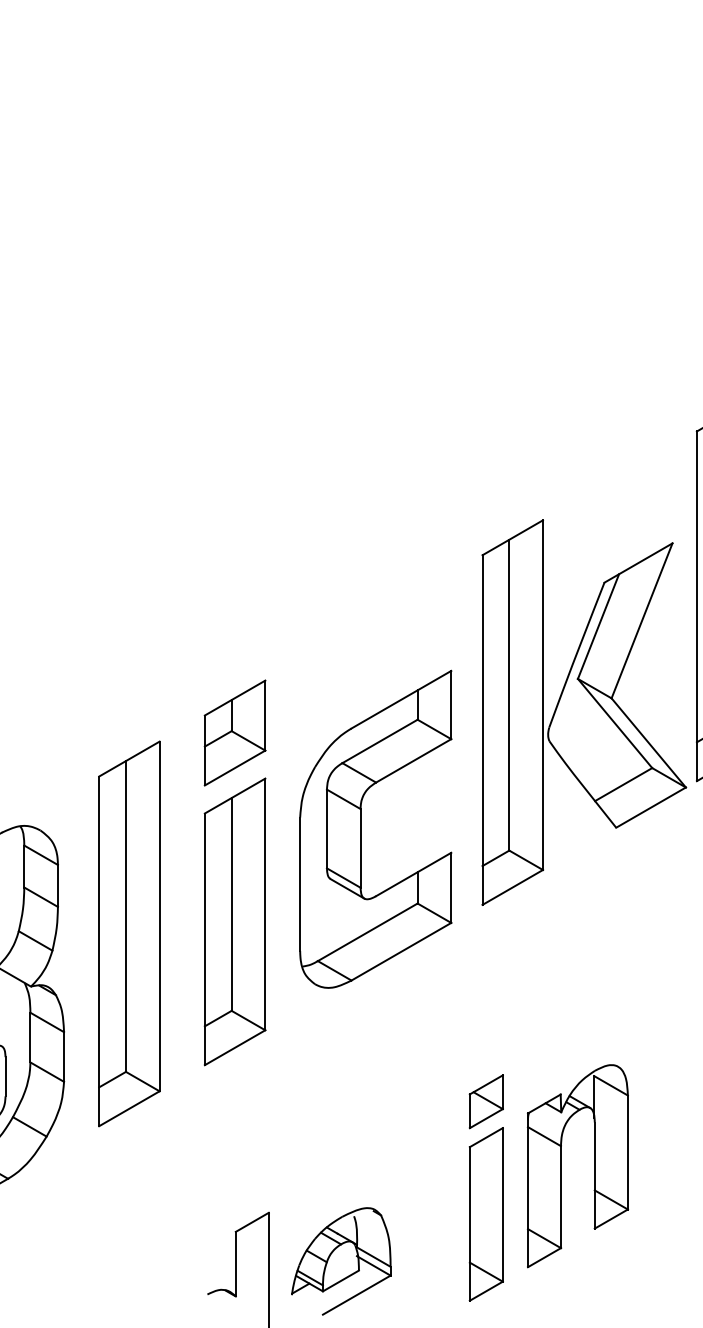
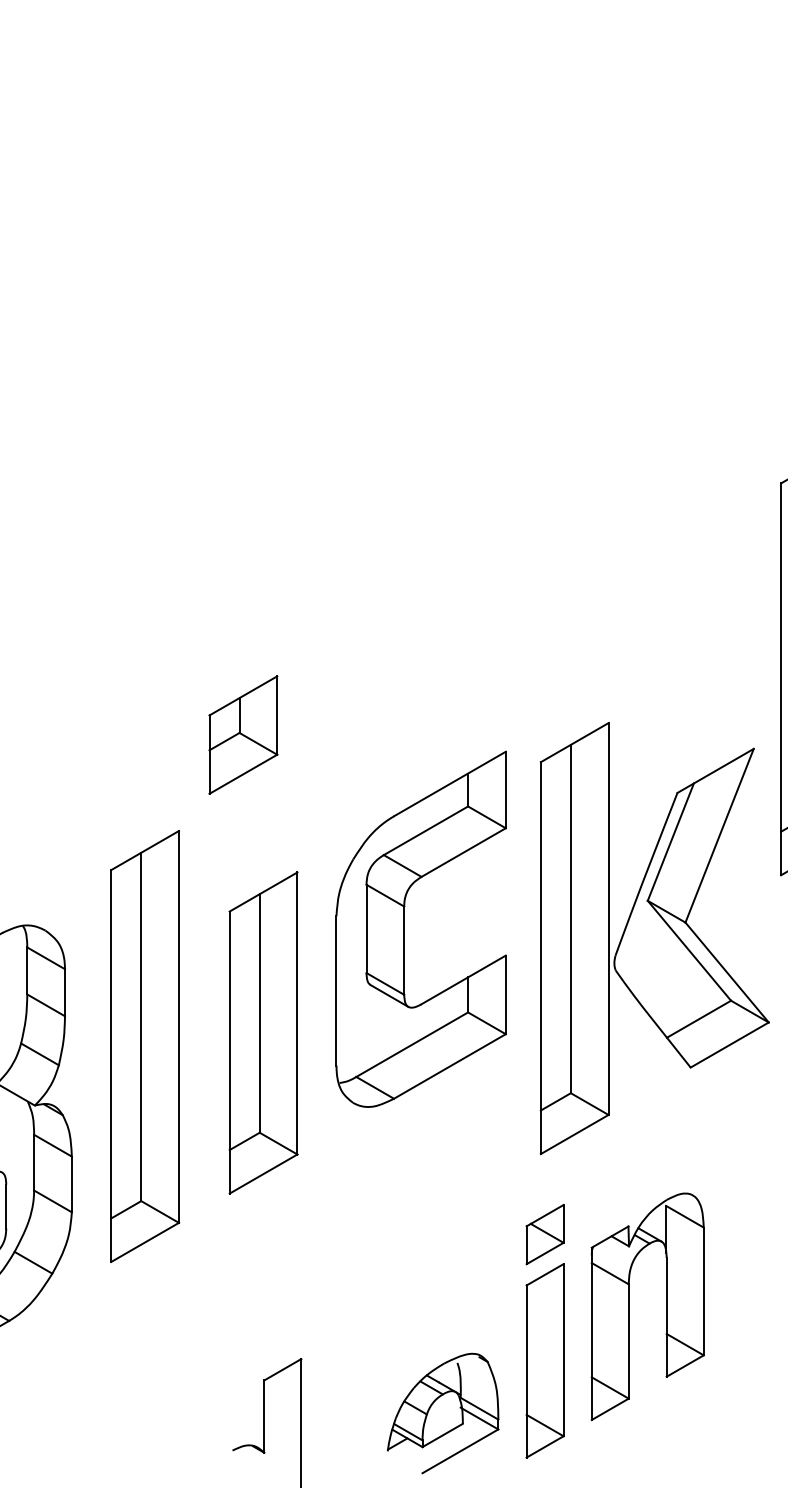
part: (584, 712) -> (655, 938), moved
part: (234, 732) -> (242, 734), moved
part: (341, 1261) -> (443, 1413), moved

